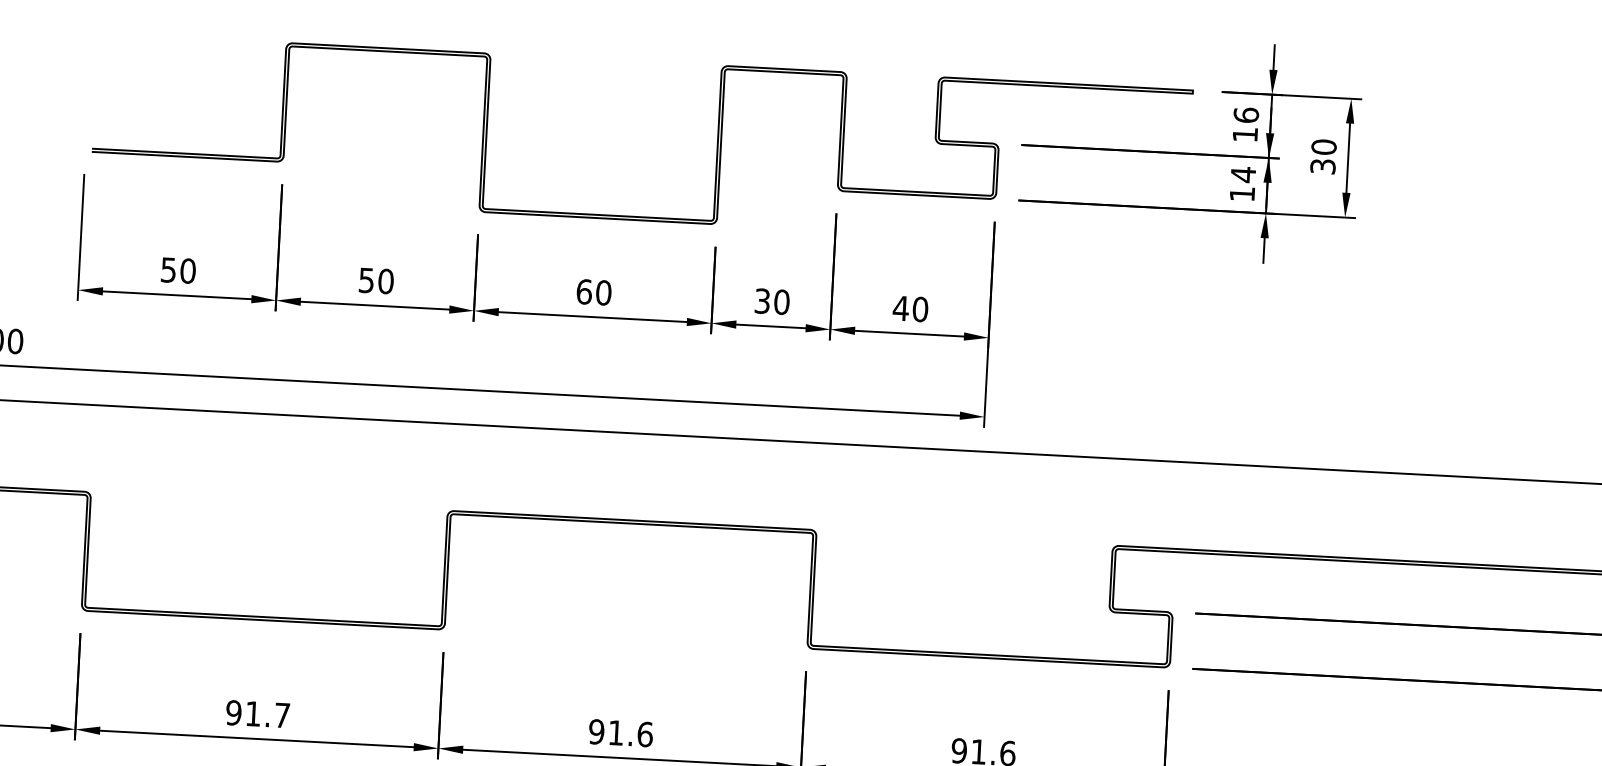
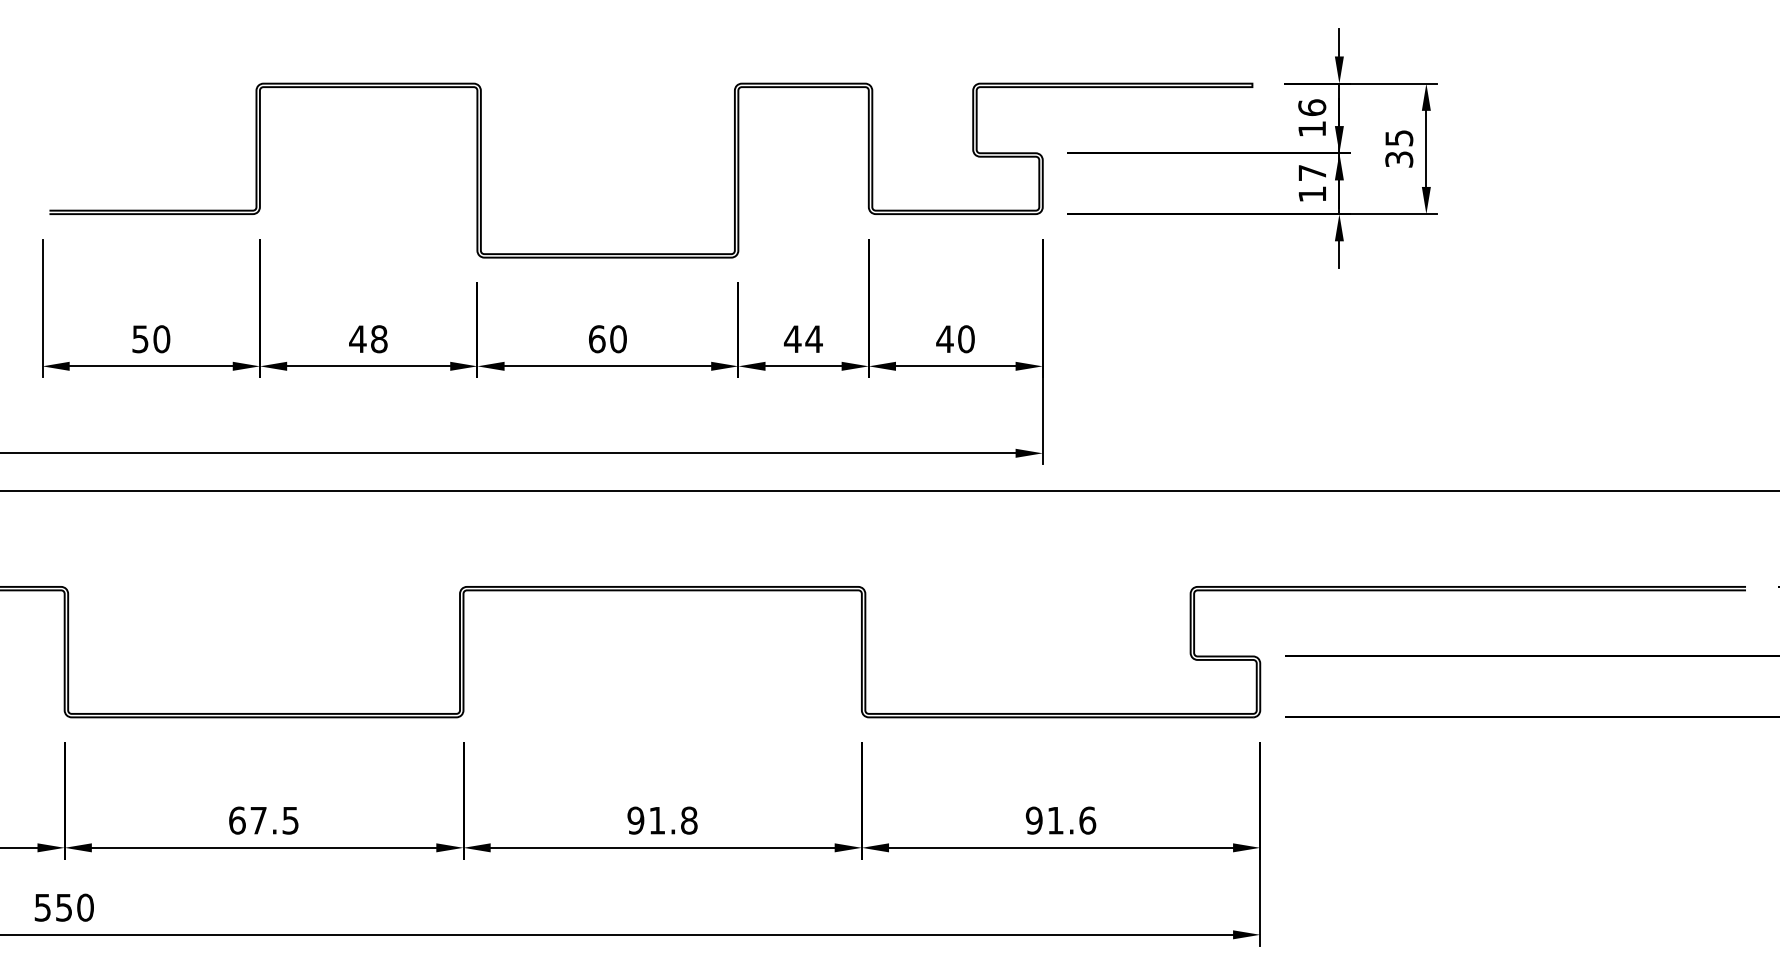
text: (1324, 146) -> (1399, 137), 30 -> 35
text: (1242, 174) -> (1311, 172), 14 -> 17
text: (376, 281) -> (368, 339), 50 -> 48
text: (771, 301) -> (802, 339), 30 -> 44
text: (257, 714) -> (263, 820), 91.7 -> 67.5
text: (645, 734) -> (689, 820), 91.6 -> 91.8

